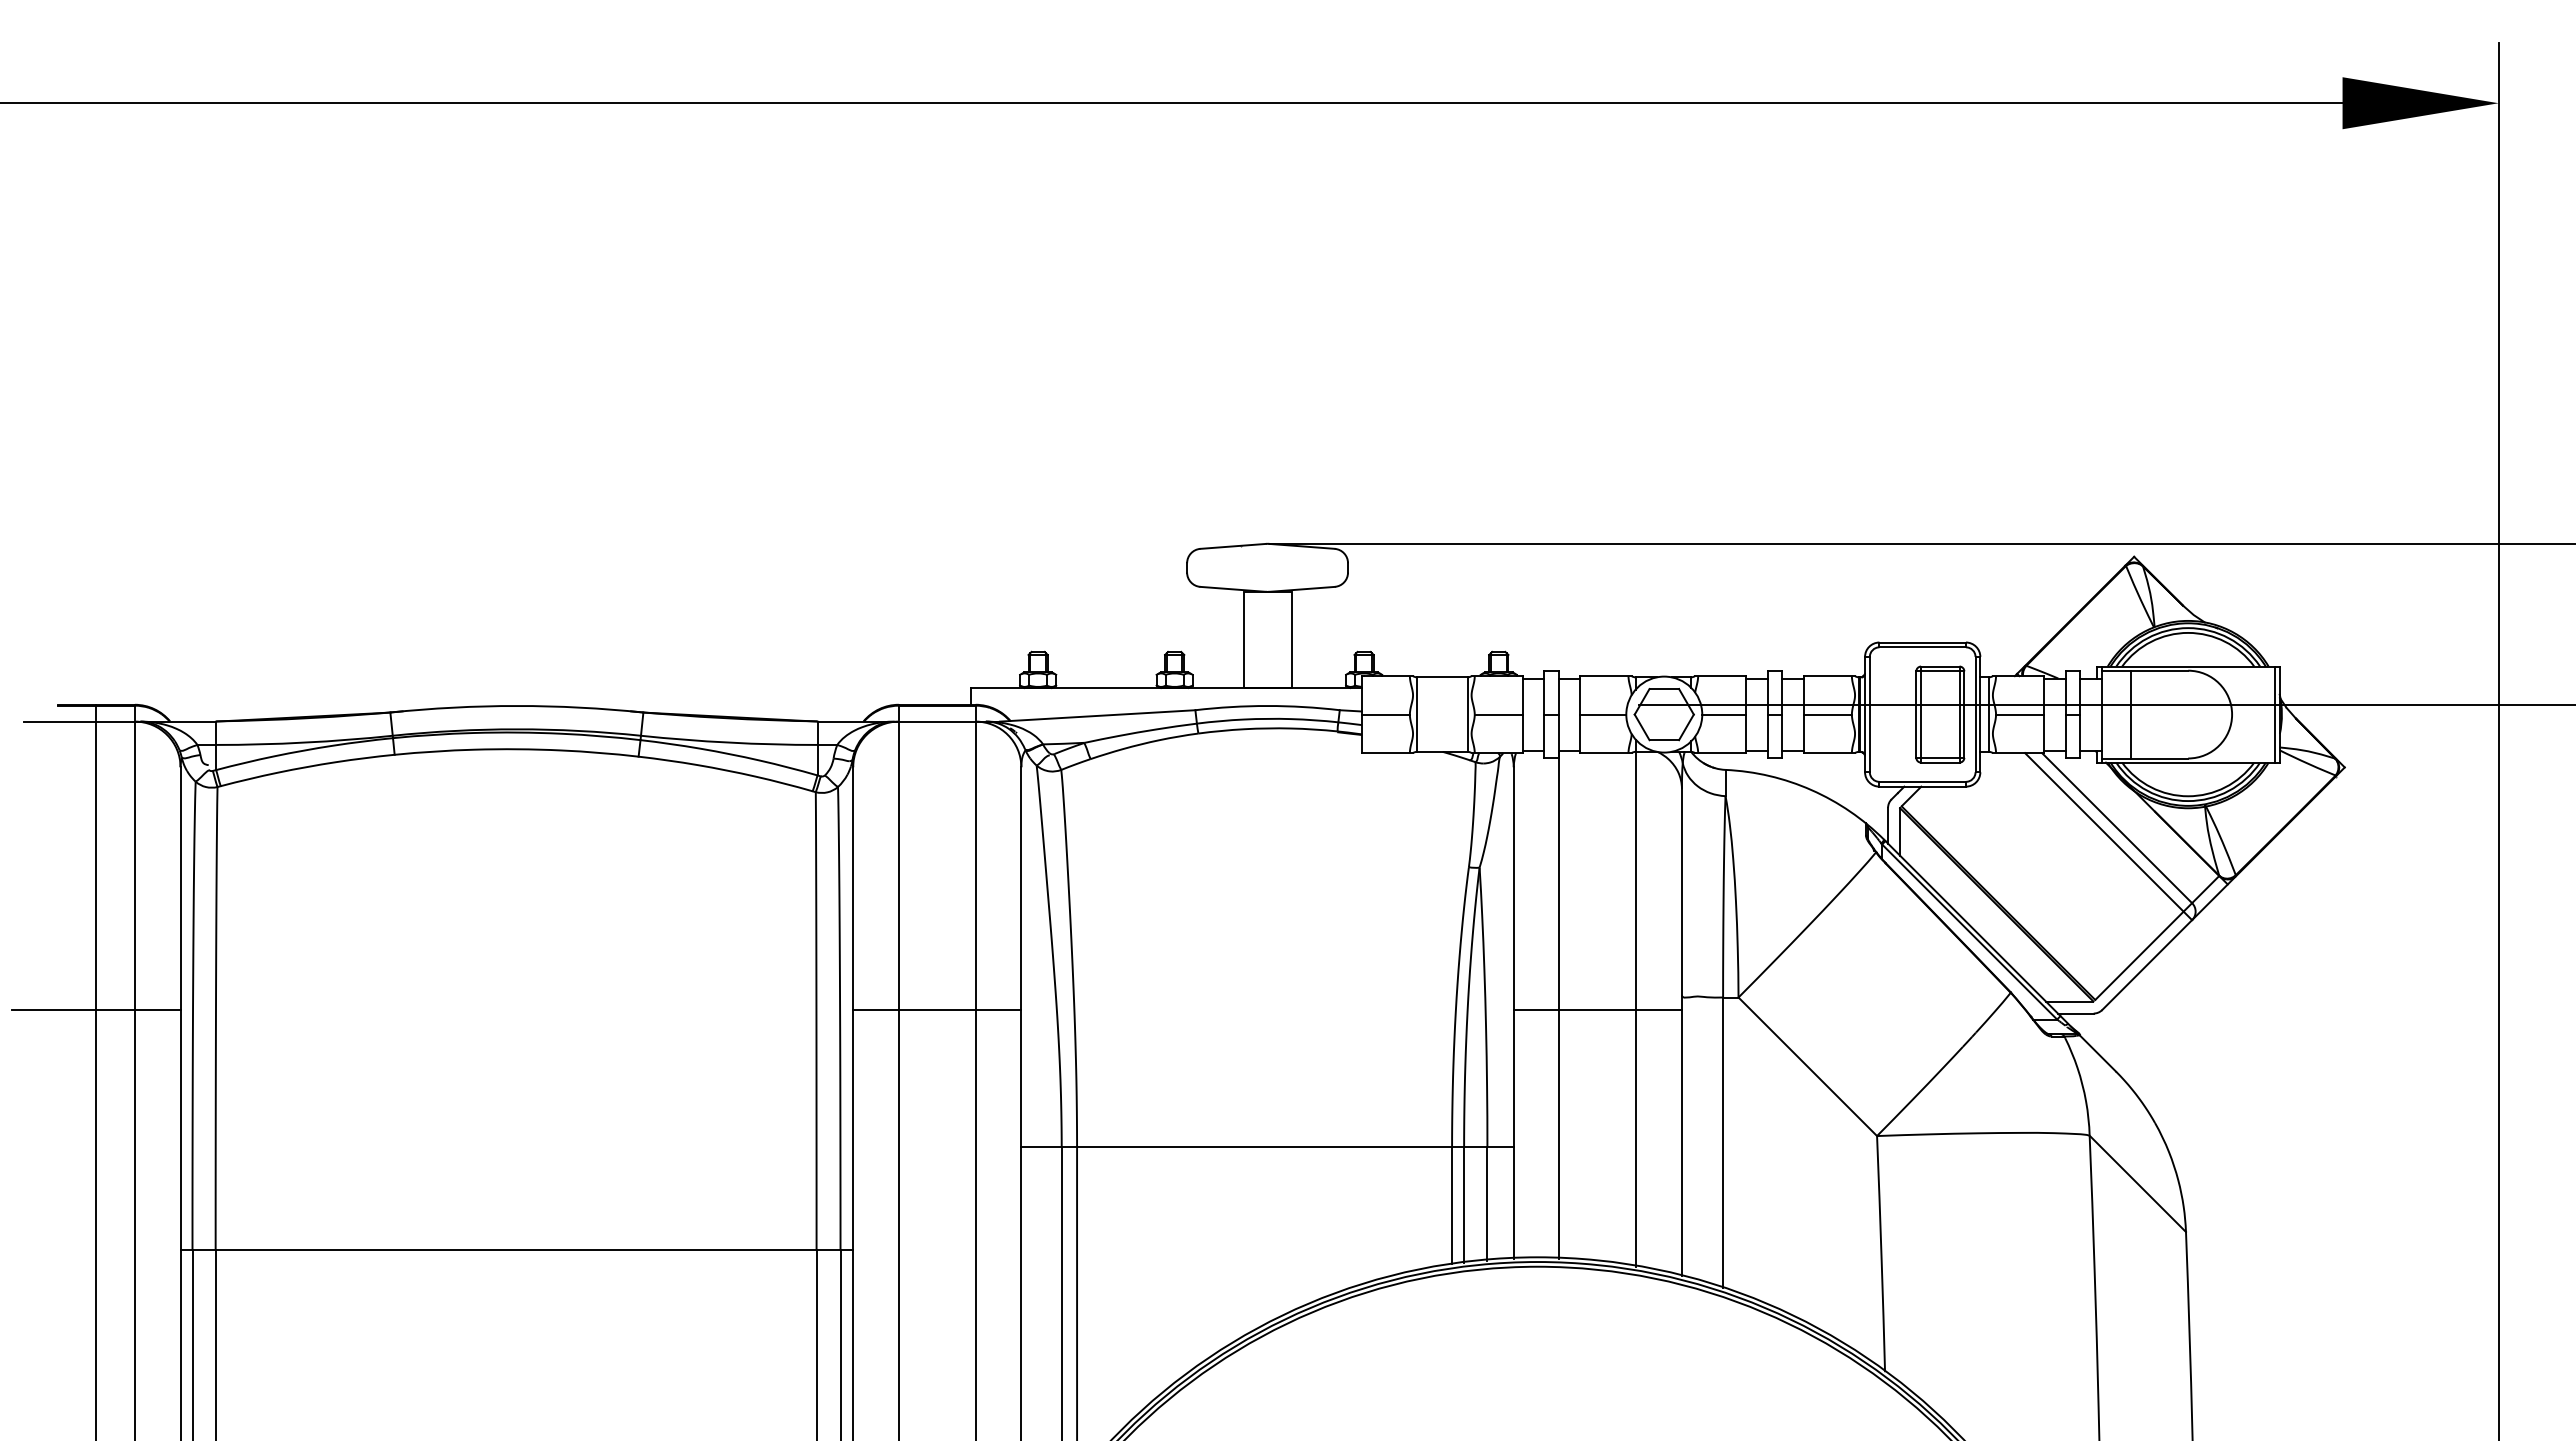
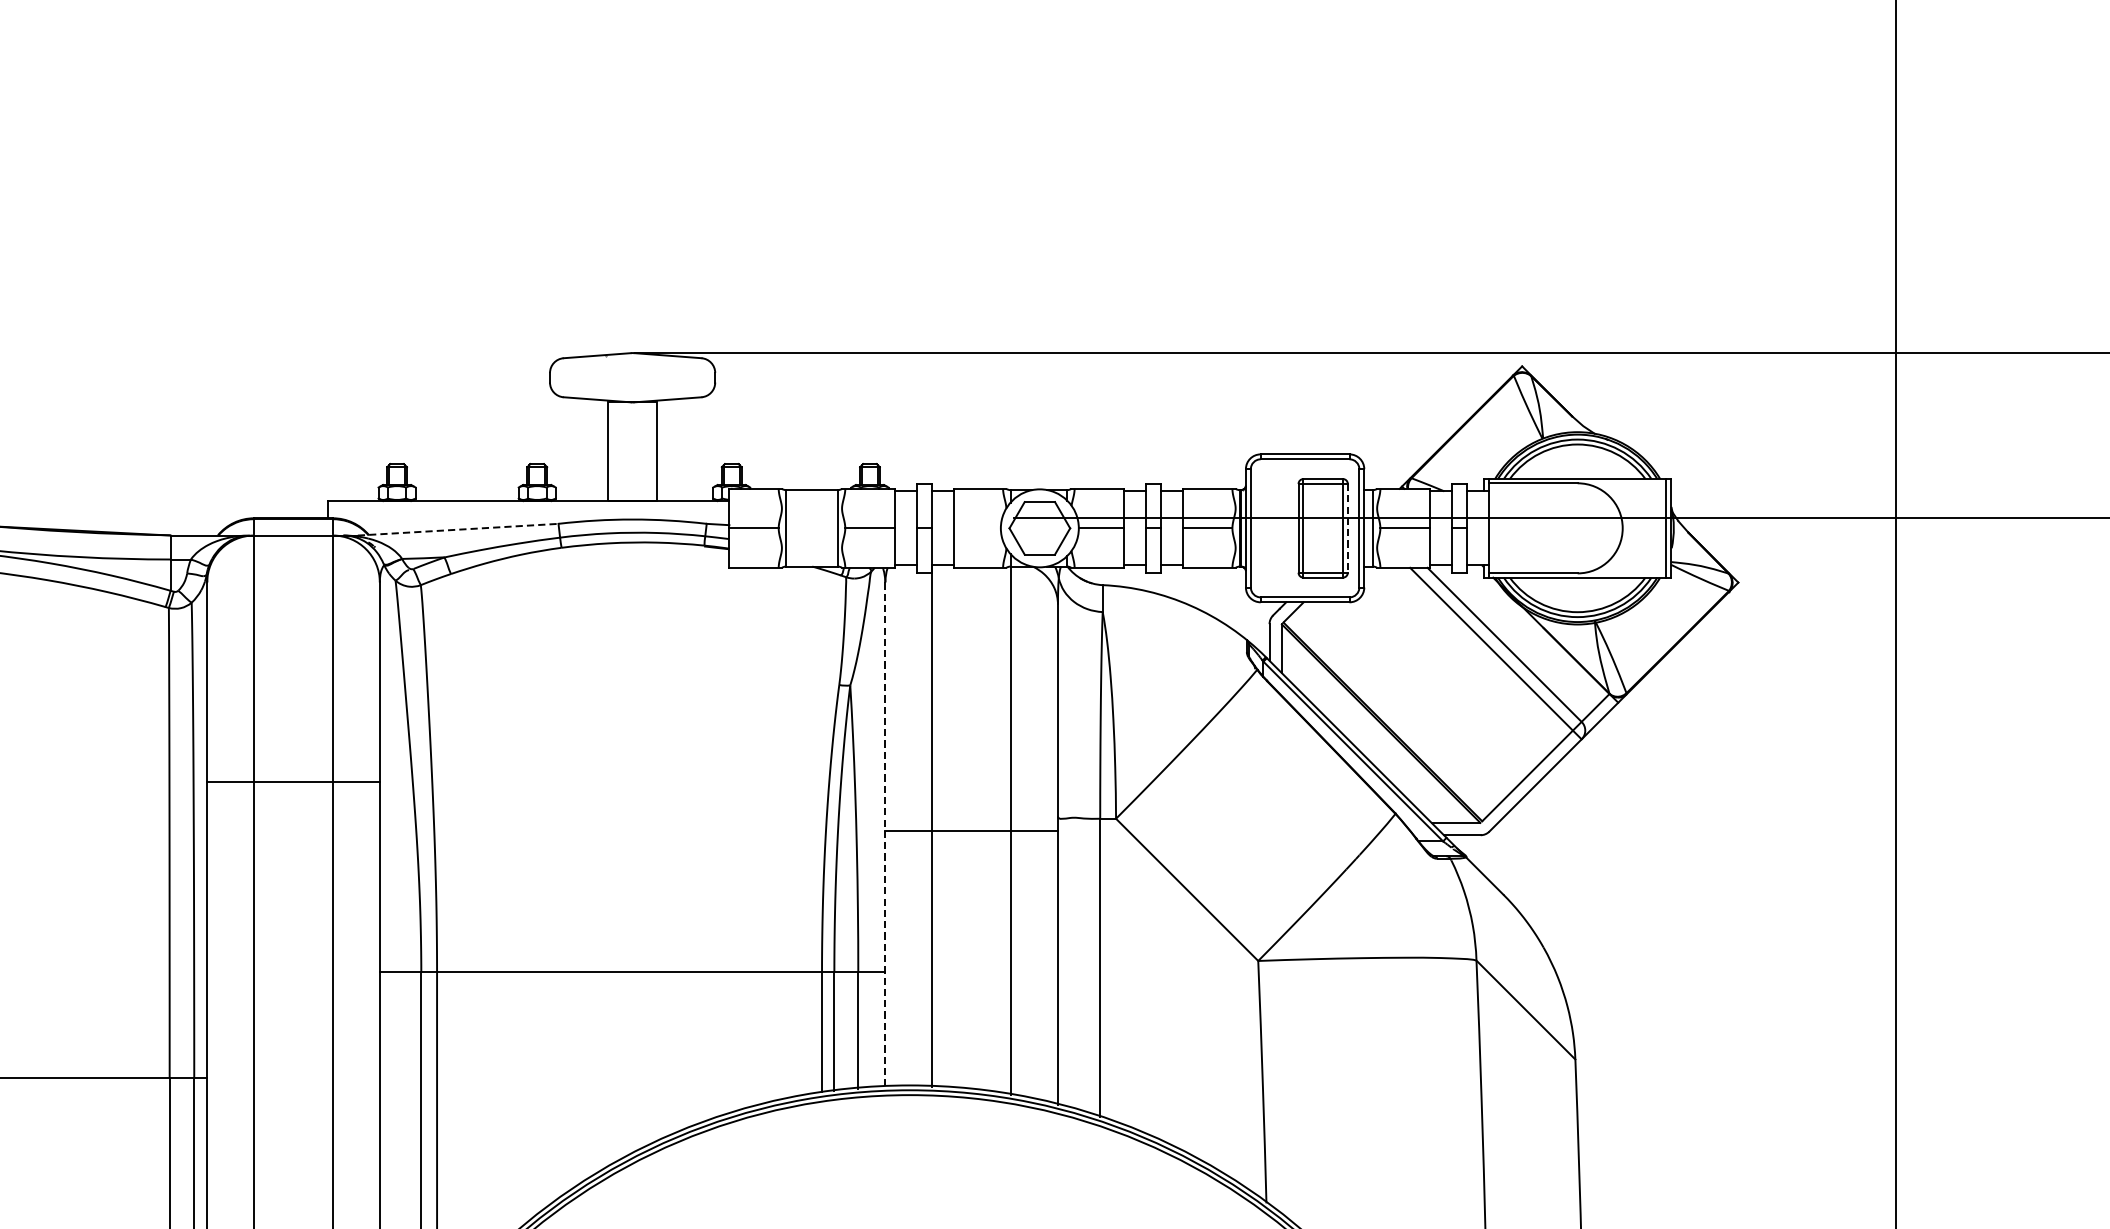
line: (1603, 714) -> (977, 528), removed
line: (2130, 714) -> (1518, 528), removed
line: (1097, 715) -> (458, 529), solid -> dashed
line: (1964, 715) -> (1348, 529), solid -> dashed
line: (937, 1009) -> (293, 781), moved
line: (1513, 1013) -> (885, 835), solid -> dashed

